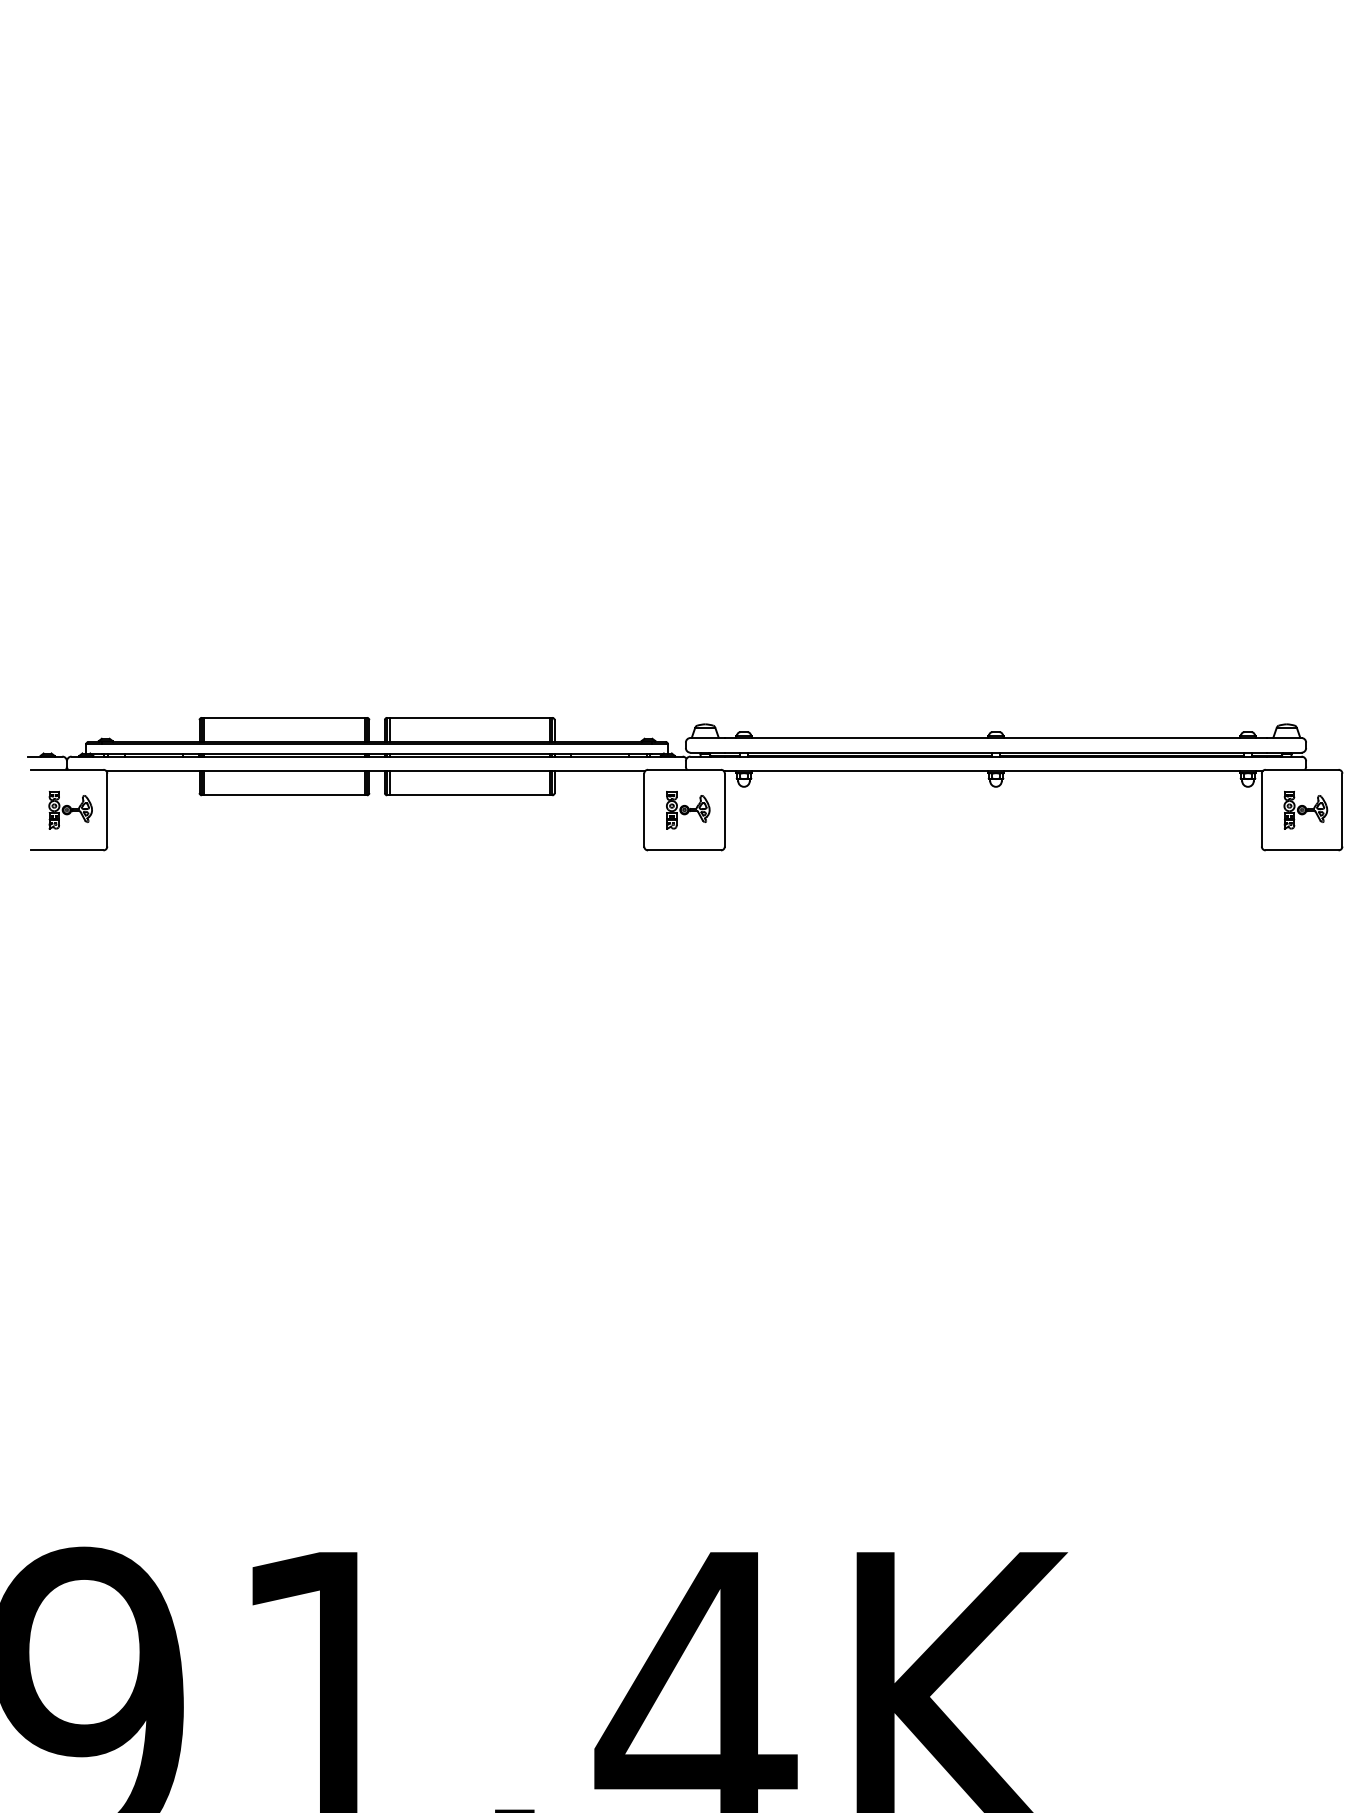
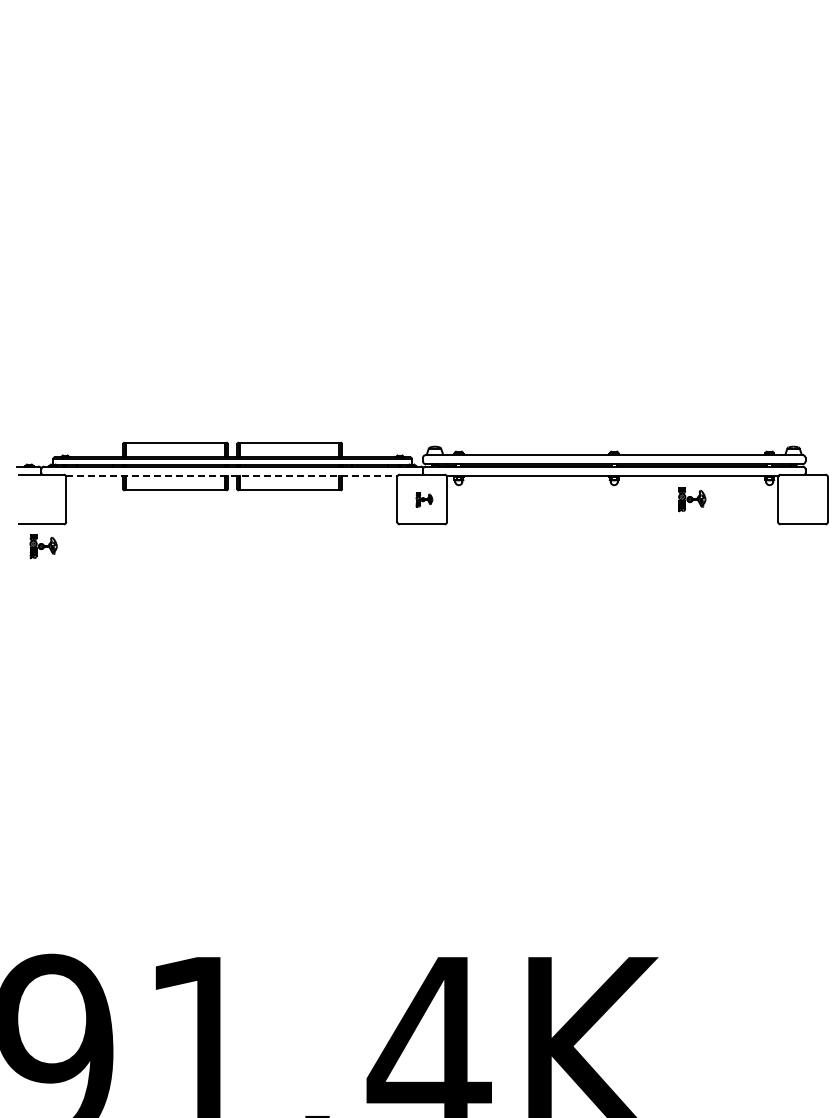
line: (376, 771) -> (232, 475), solid -> dashed
part: (70, 810) -> (43, 546), moved
part: (688, 810) -> (424, 499), size x0.6
part: (1306, 810) -> (692, 499), moved

